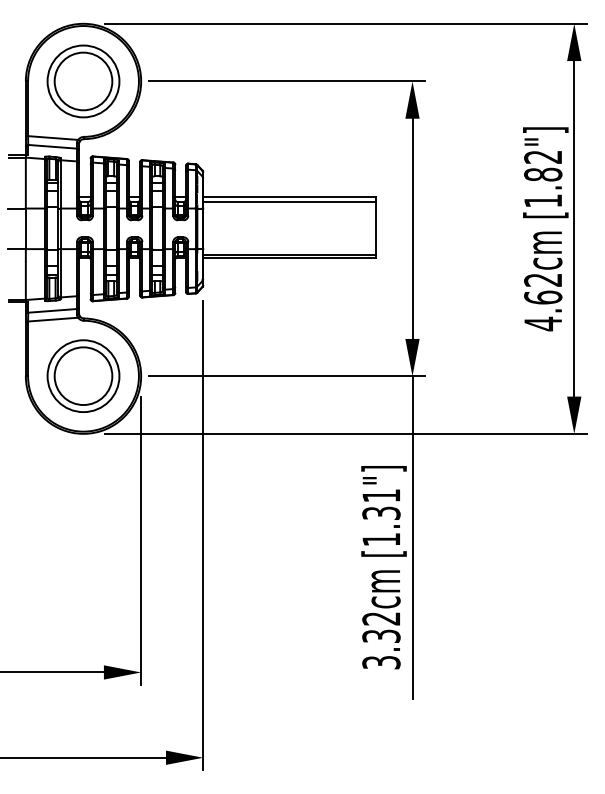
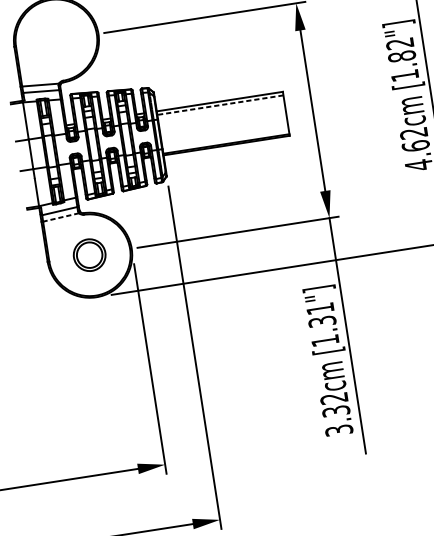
part: (83, 81) -> (56, 40), removed
line: (289, 202) -> (220, 105), solid -> dashed
line: (52, 319) -> (60, 217), solid -> dashed
part: (83, 375) -> (89, 254), size x0.6

